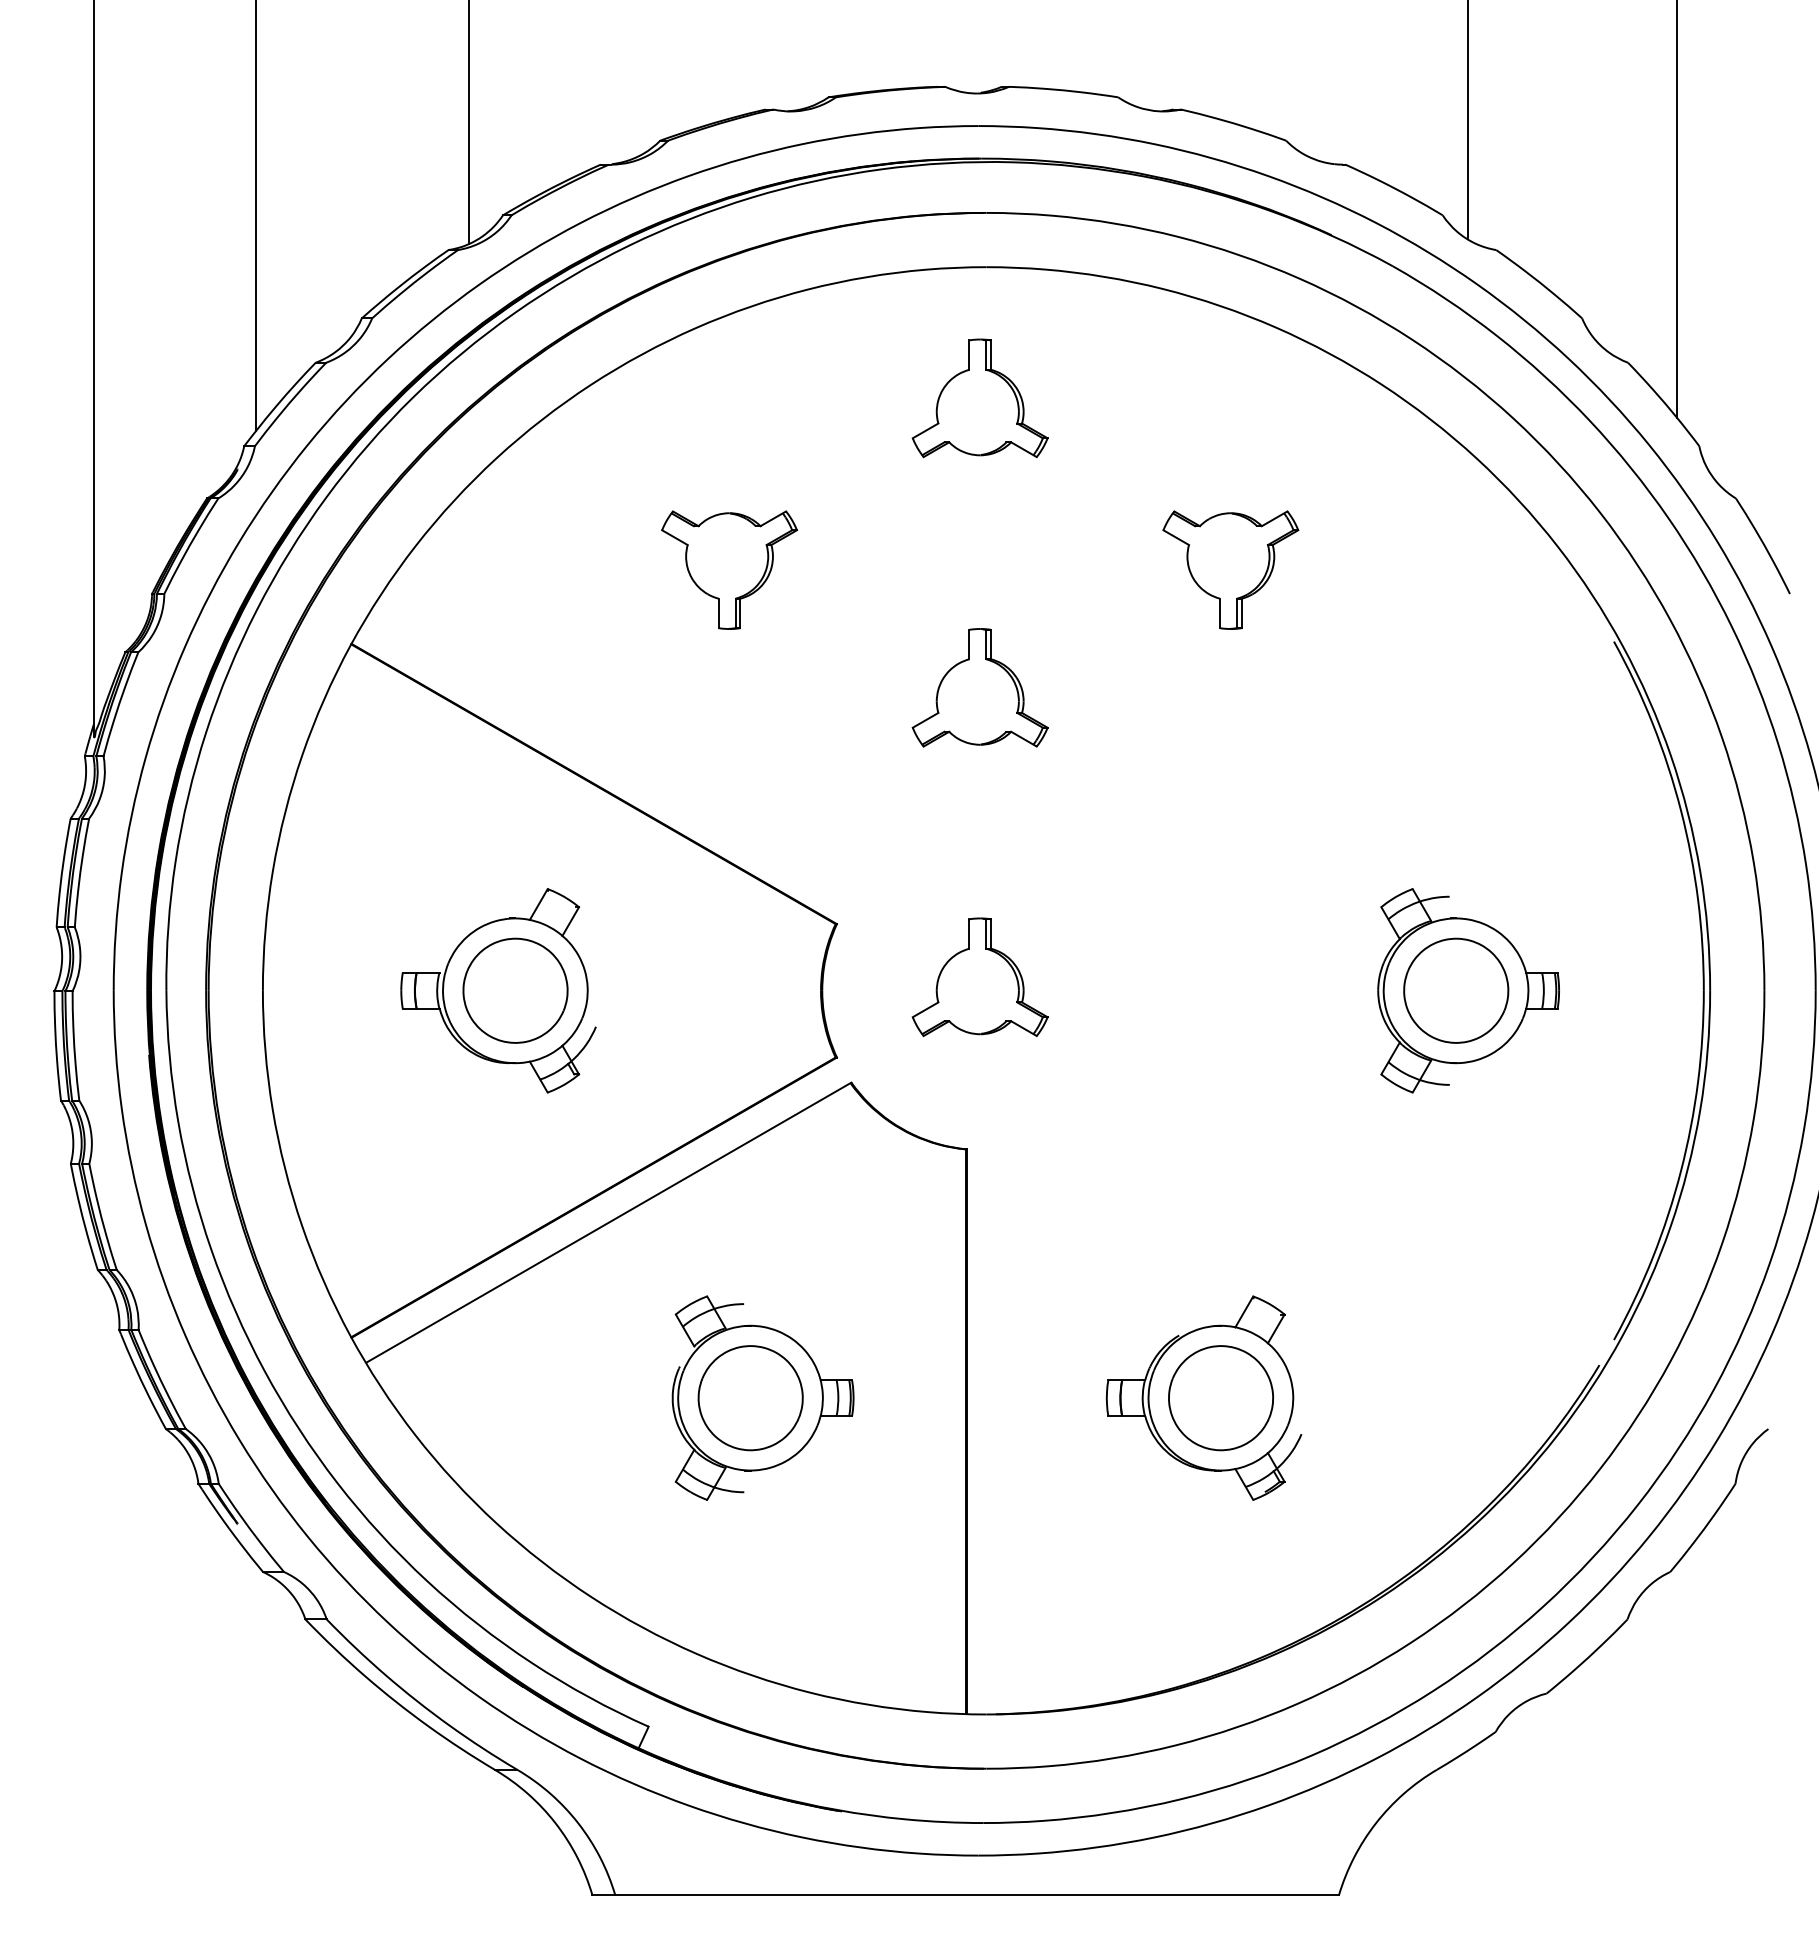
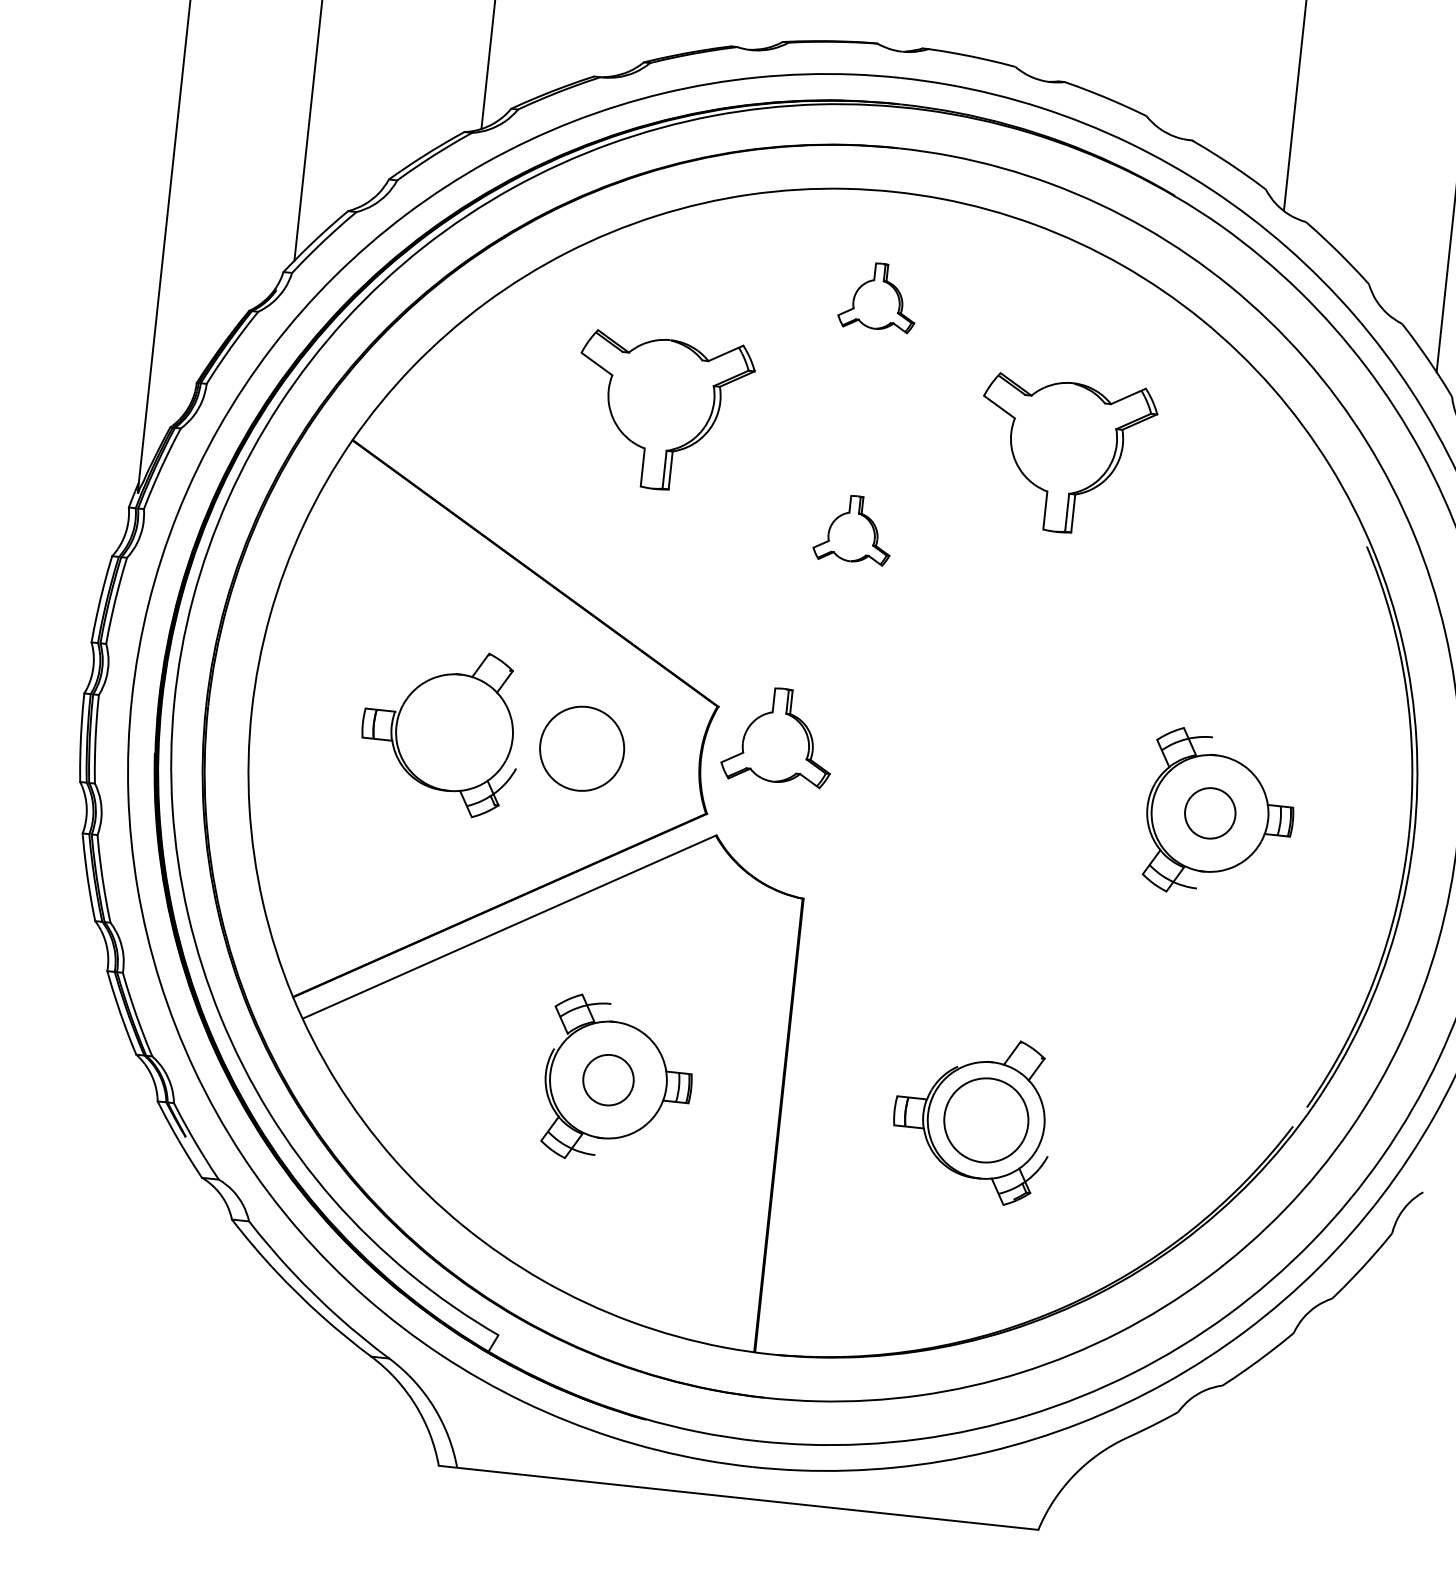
part: (979, 398) -> (878, 296), size x0.7
part: (729, 569) -> (662, 412), size x1.6
part: (1230, 569) -> (1065, 455), size x1.6
part: (979, 687) -> (853, 528), size x0.7
part: (979, 977) -> (778, 736), moved
part: (515, 990) -> (582, 748), moved
part: (1456, 990) -> (1210, 813), size x0.6
part: (750, 1398) -> (608, 1080), size x0.6

